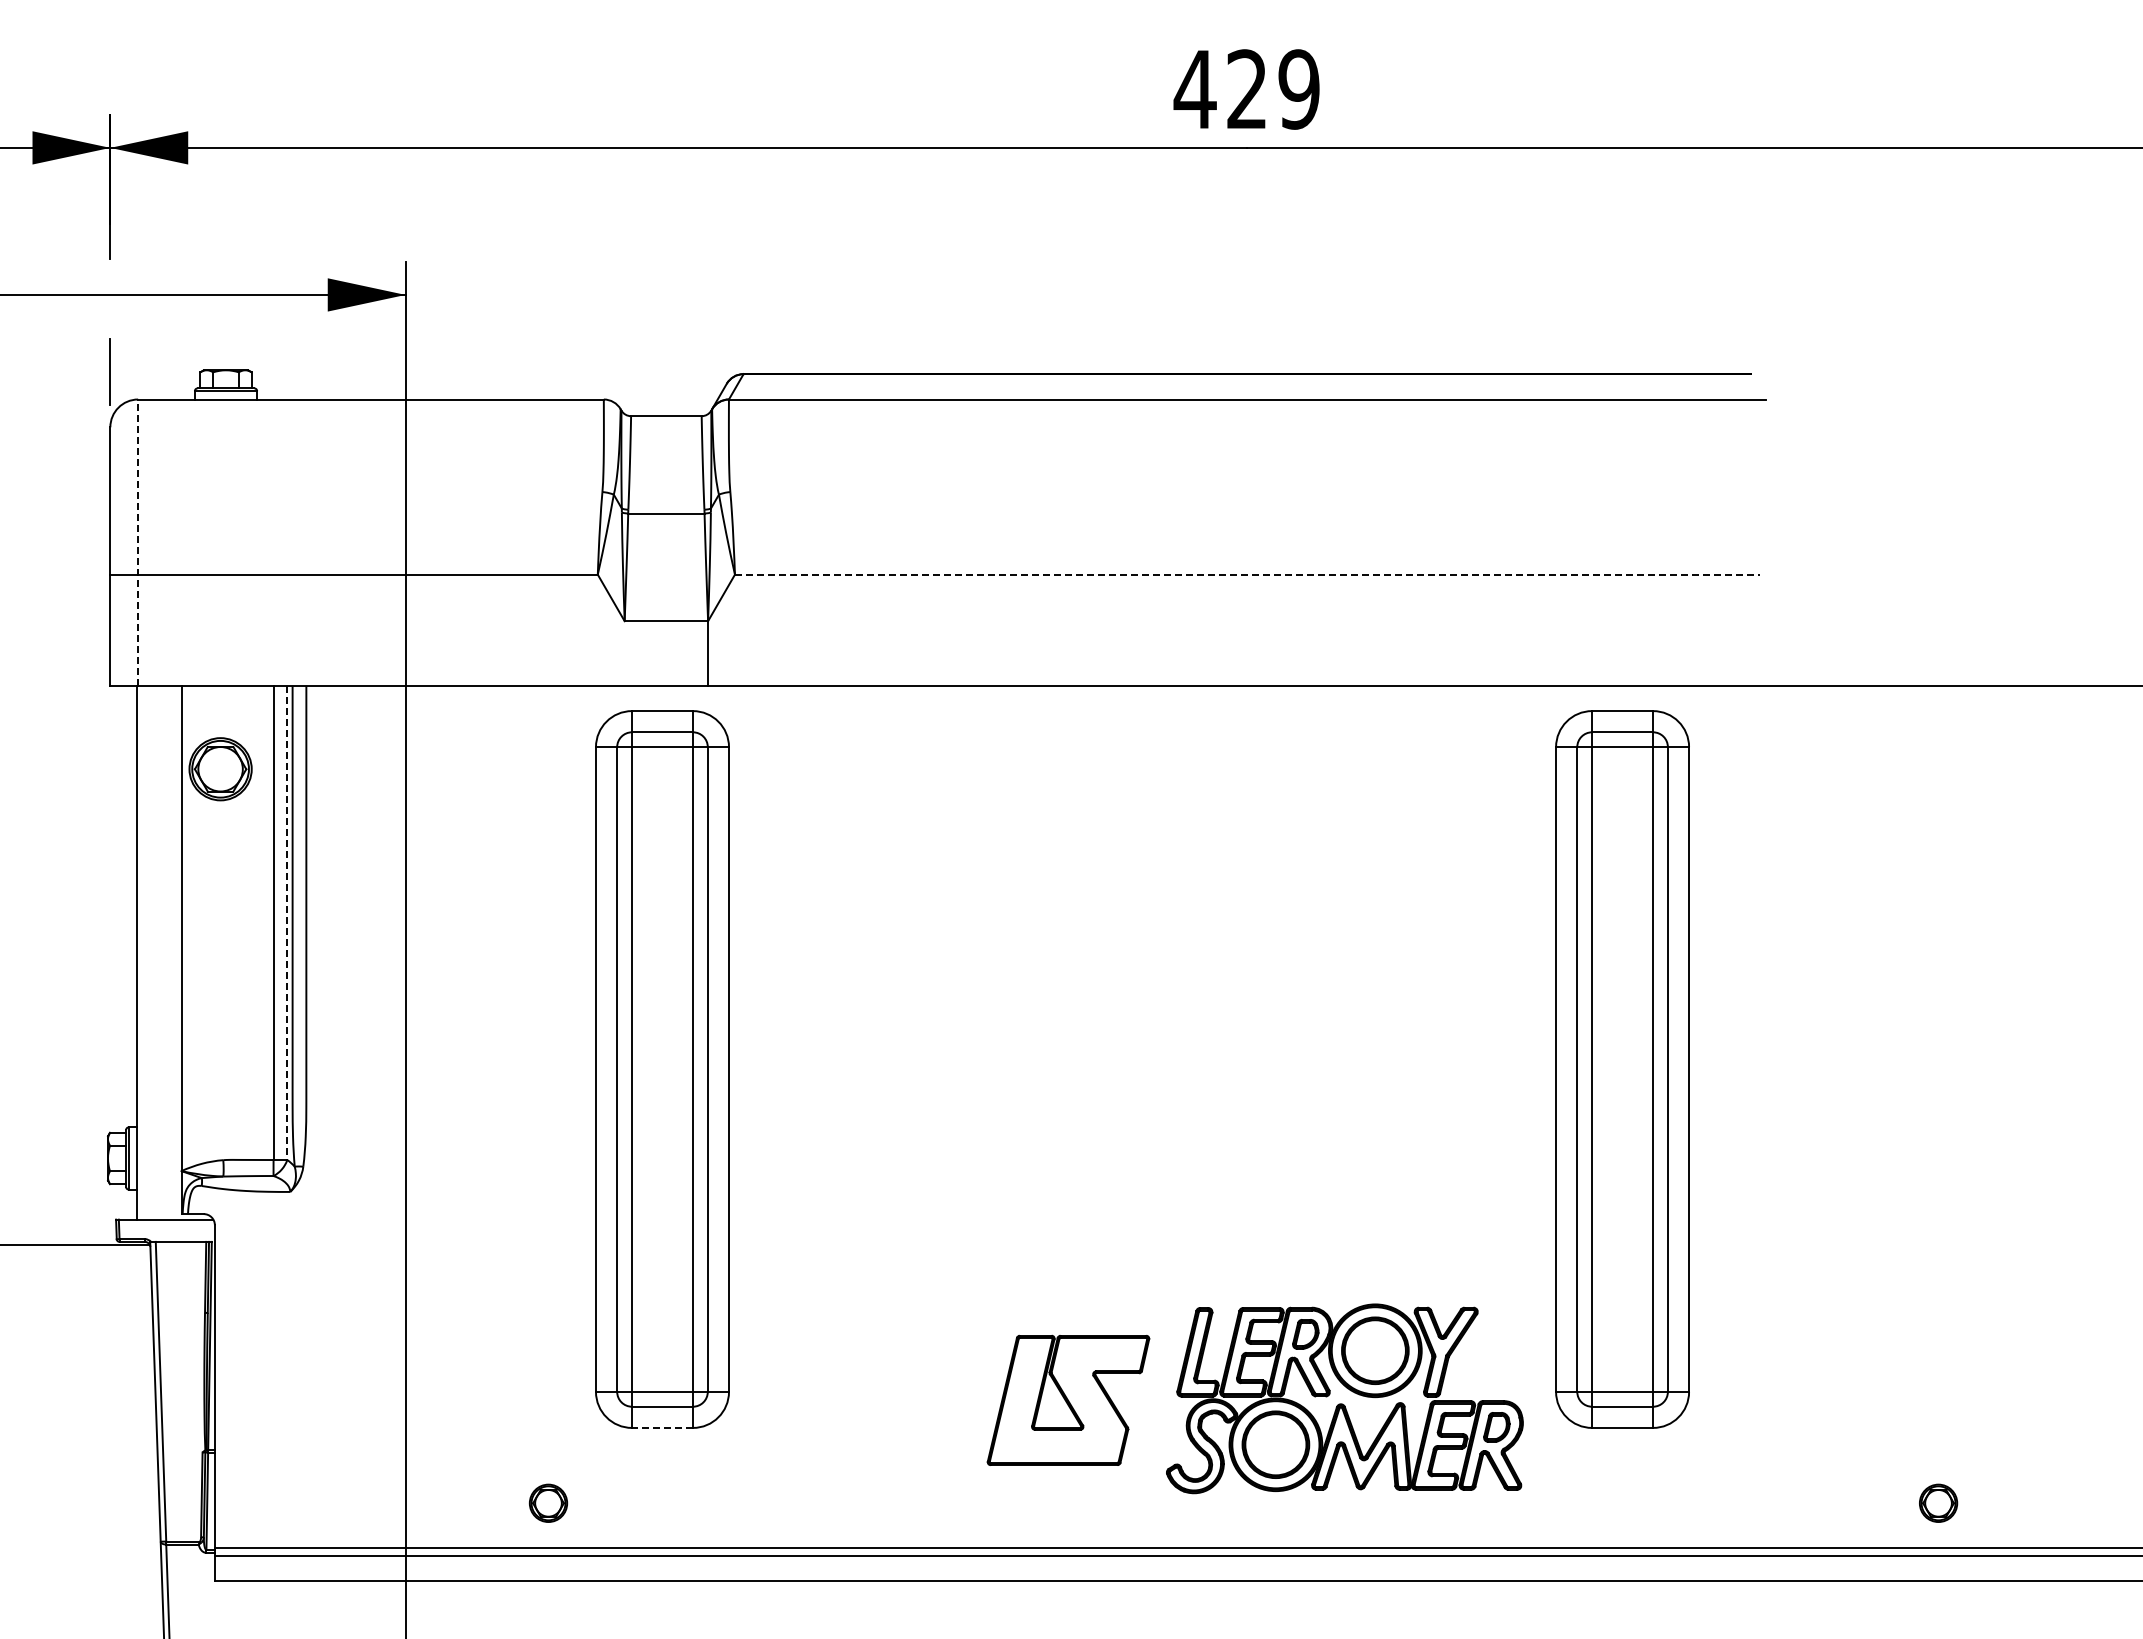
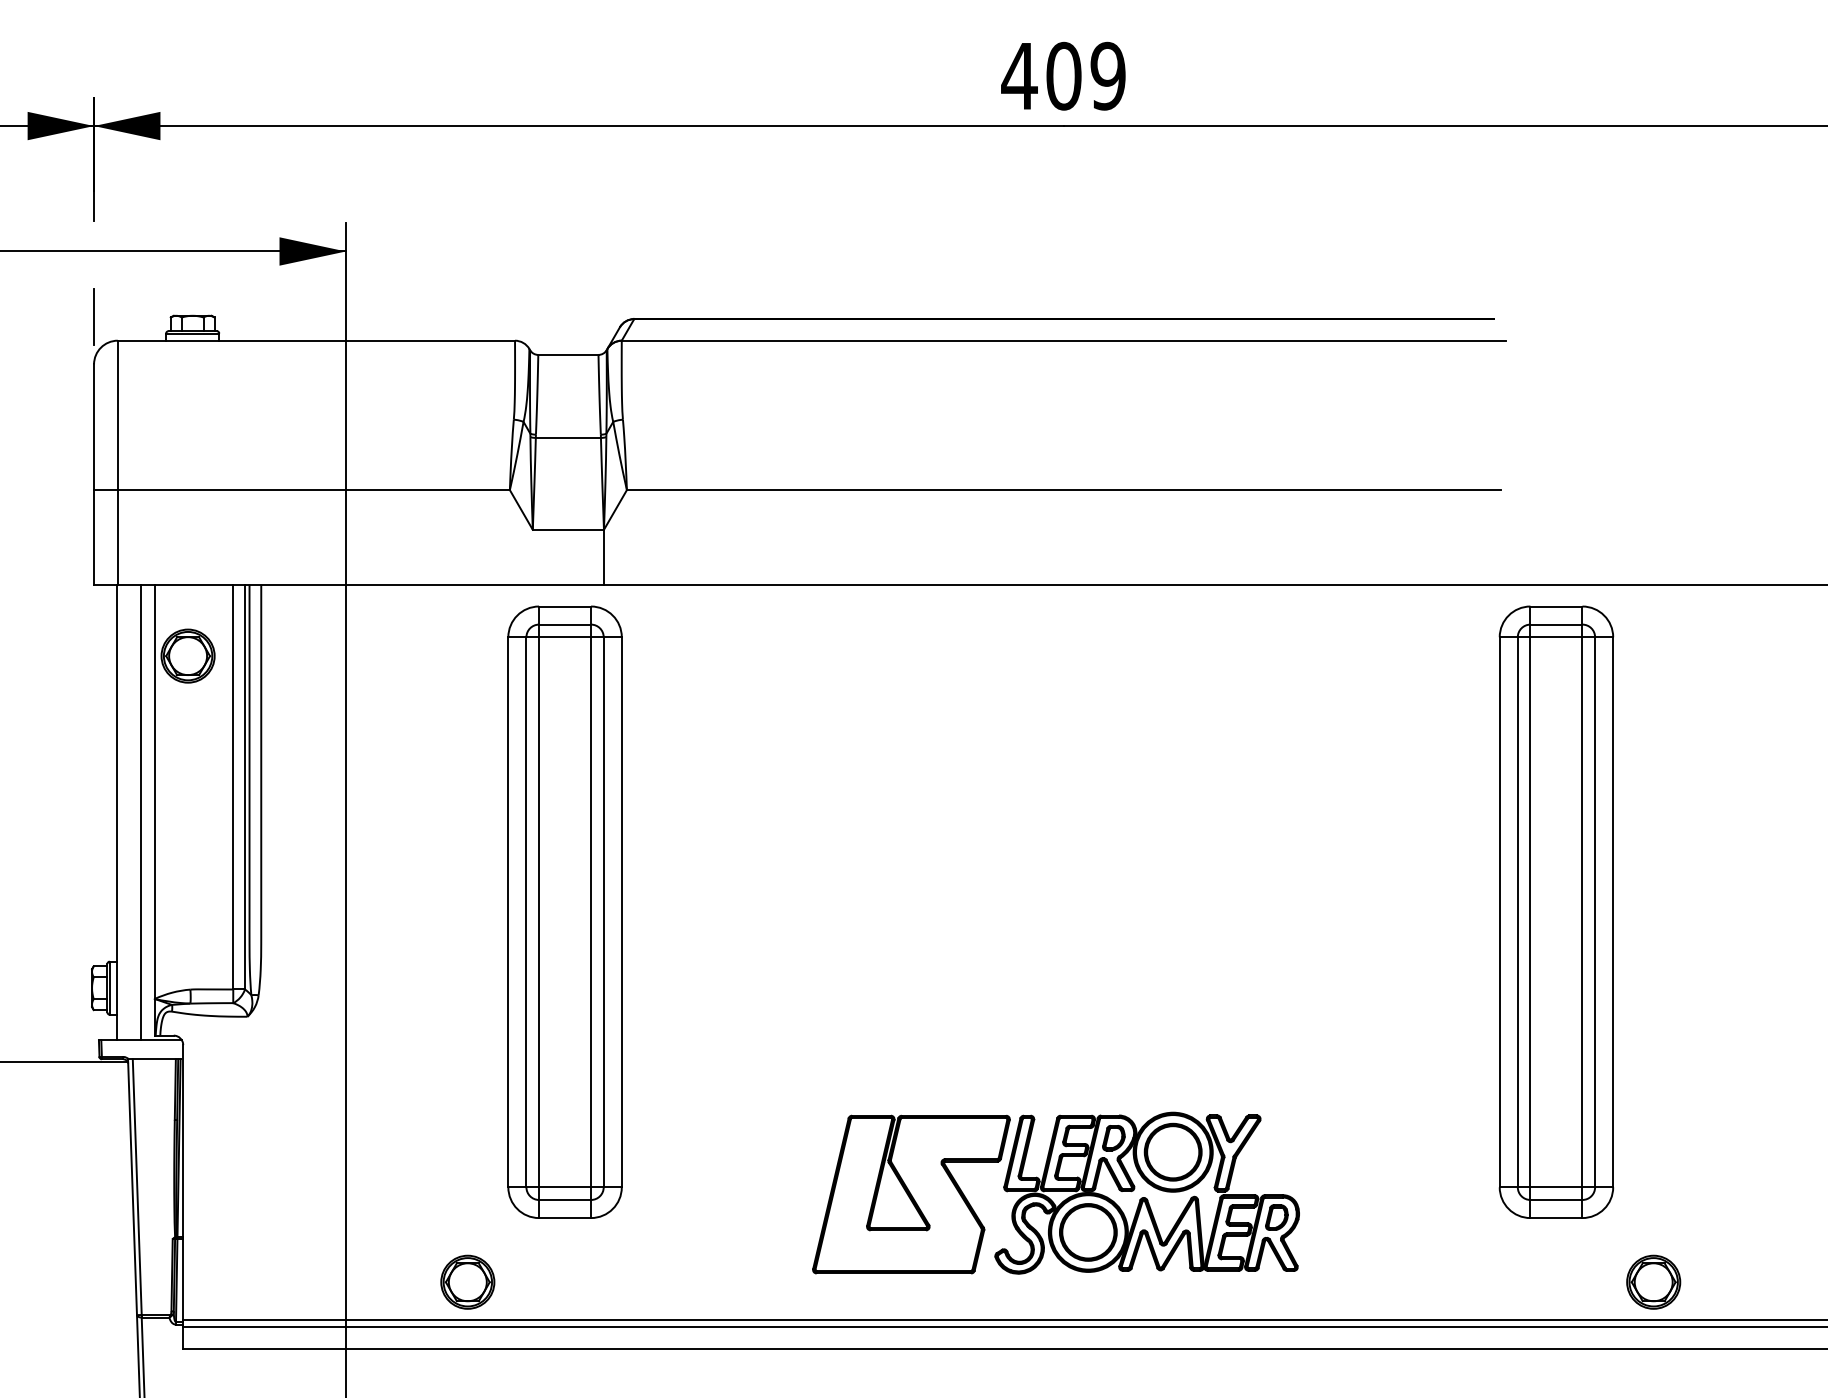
text: (1246, 89) -> (1063, 76), 429 -> 409
line: (138, 542) -> (118, 462), dashed -> solid
line: (1247, 574) -> (1064, 489), dashed -> solid
line: (287, 923) -> (245, 787), dashed -> solid
line: (165, 952) -> (141, 812), added
part: (1622, 1069) -> (1556, 912), moved
part: (1068, 1400) -> (911, 1194), size x1.43
line: (662, 1427) -> (565, 1217), dashed -> solid
part: (548, 1503) -> (467, 1282), size x1.67
part: (1938, 1503) -> (1653, 1282), size x1.67

